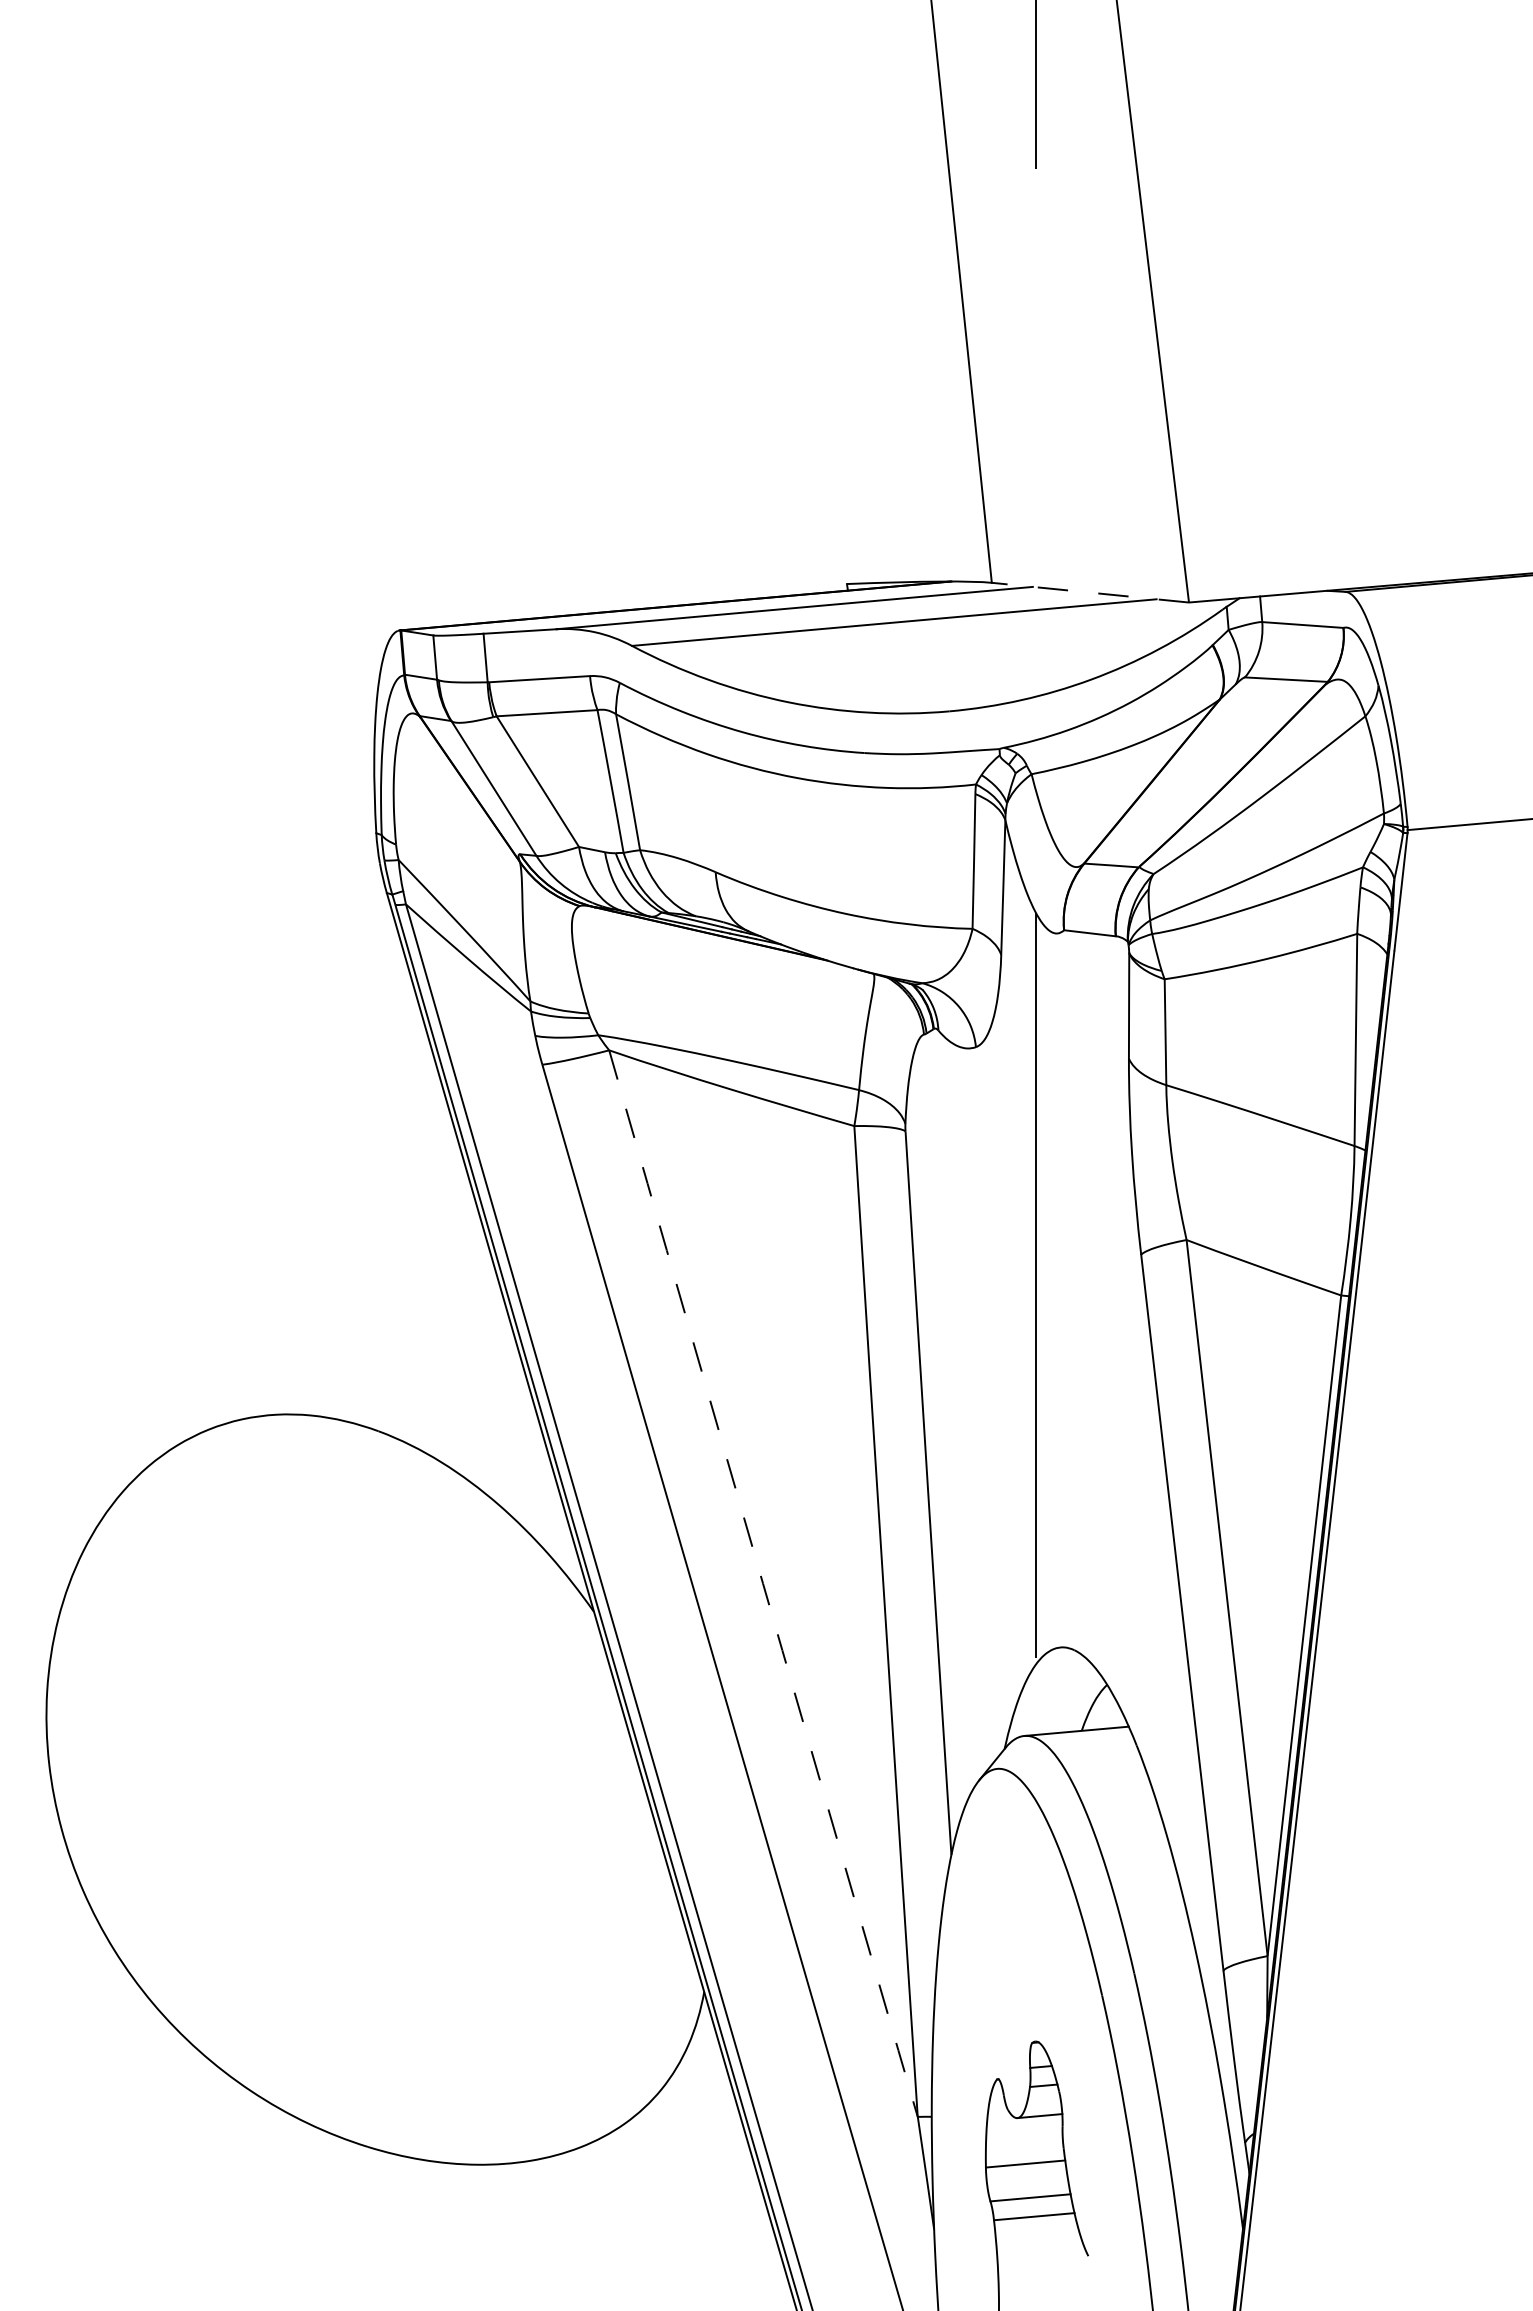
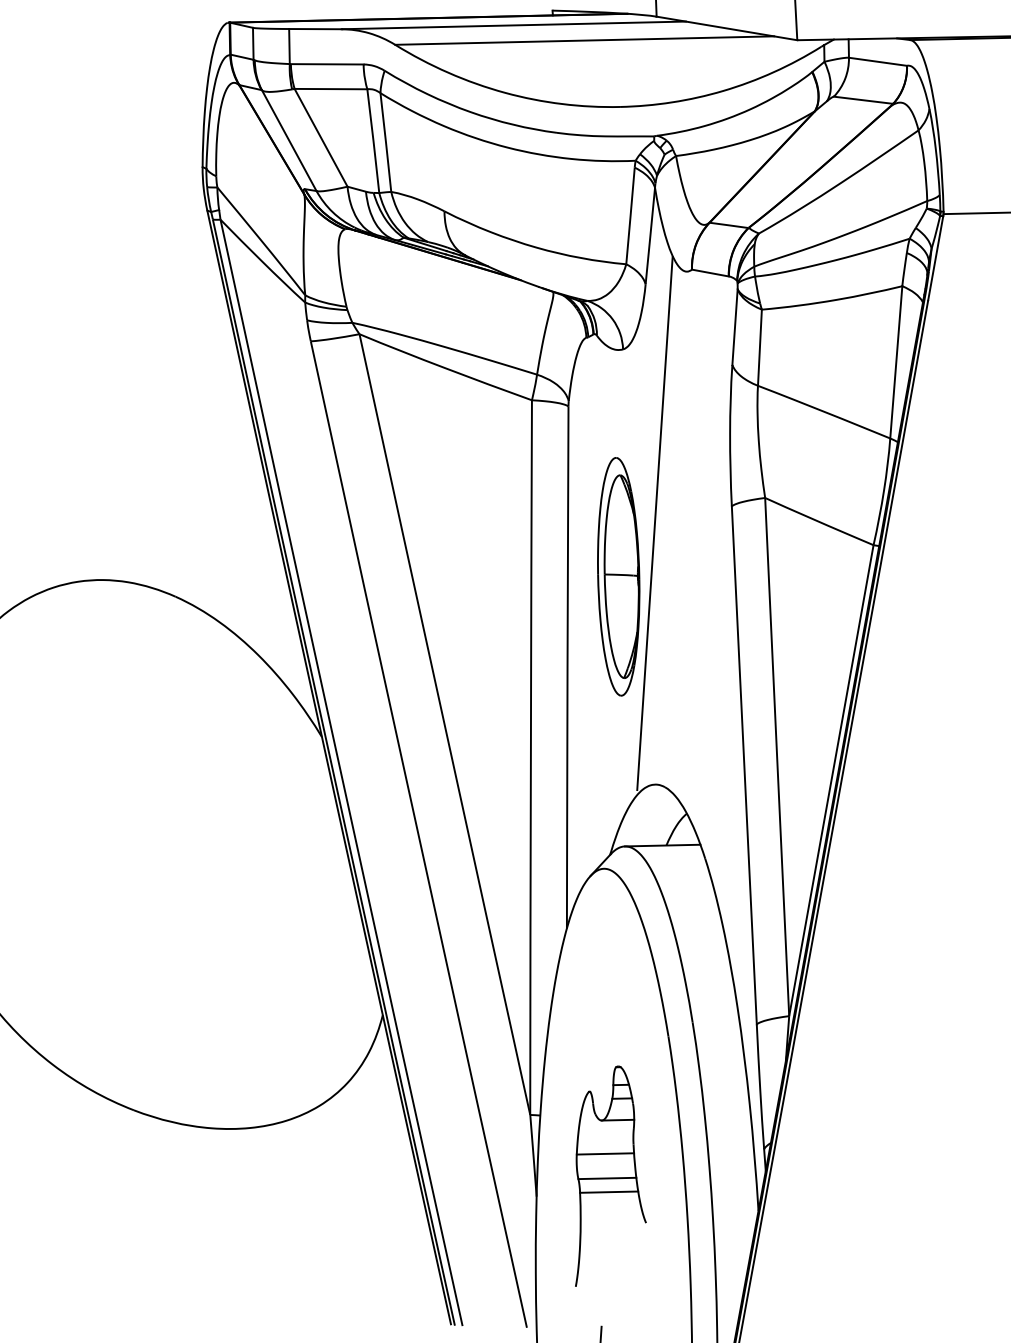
line: (1089, 592) -> (726, 28), dashed -> solid
part: (990, 1362) -> (618, 576), added
arc: (763, 1583) -> (444, 724), dashed -> solid

